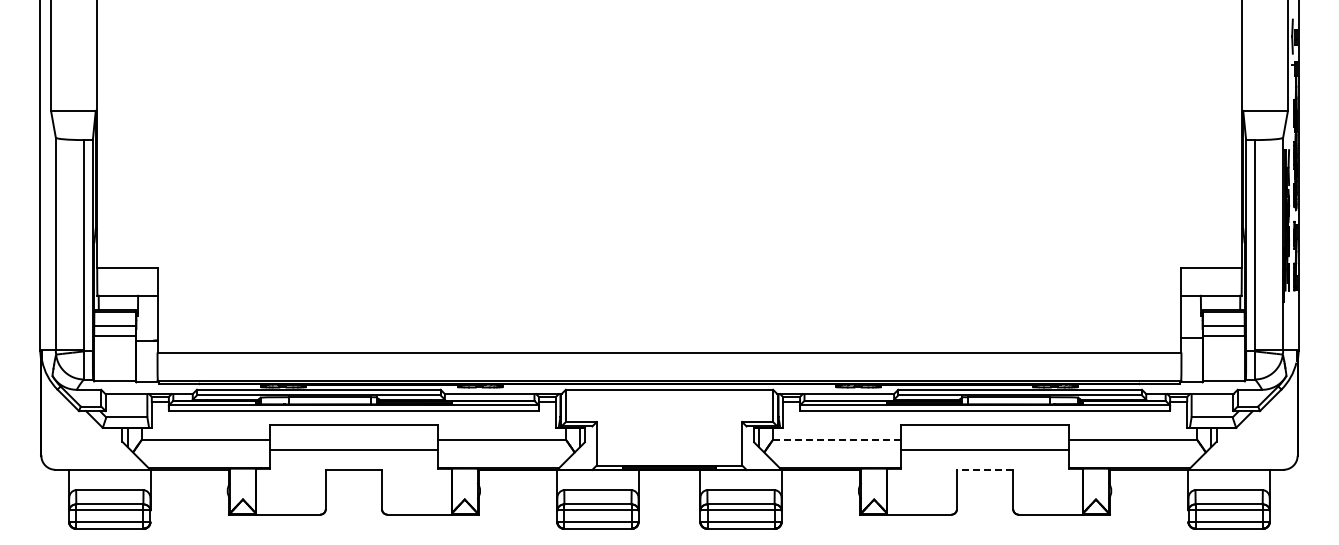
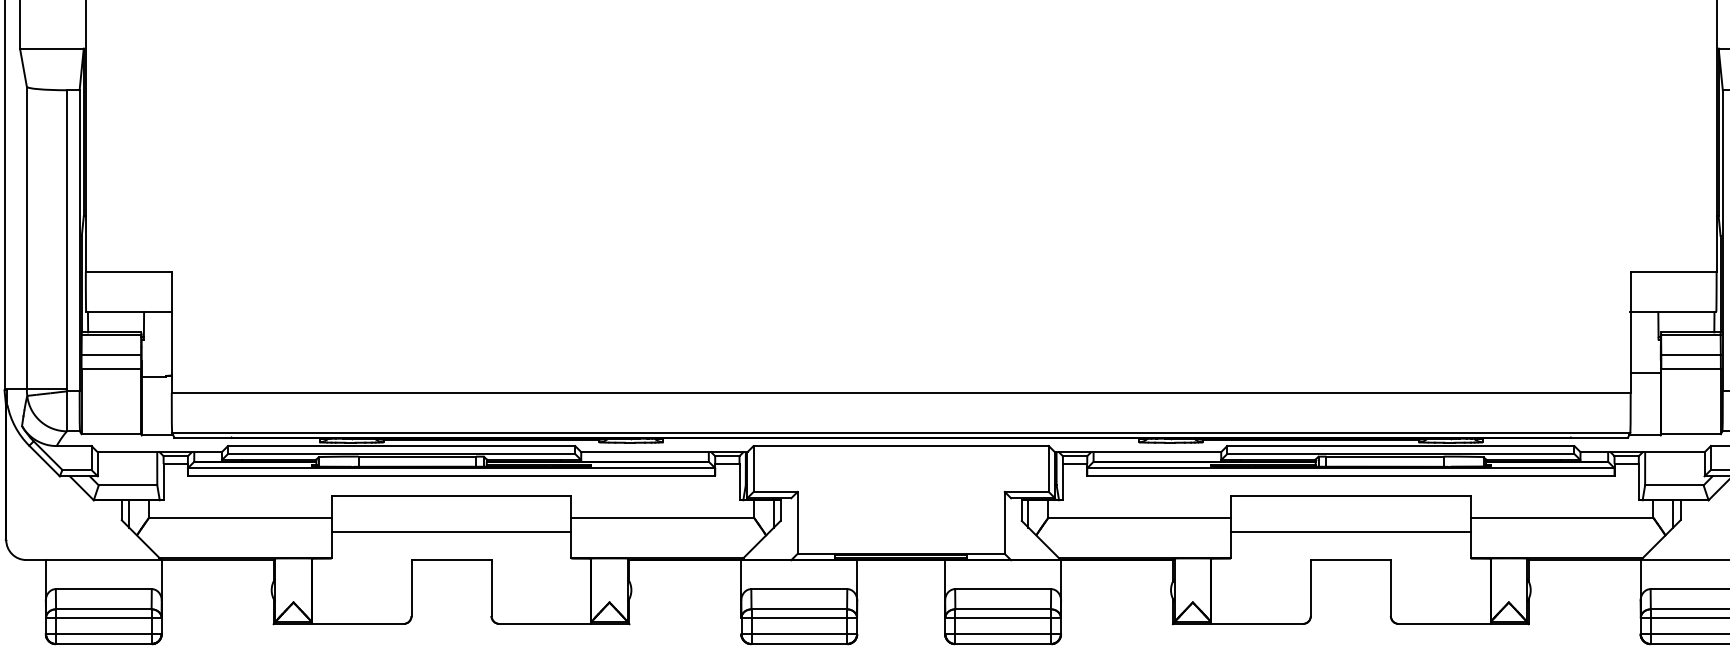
line: (837, 440) -> (1140, 518), dashed -> solid
line: (984, 469) -> (1350, 559), dashed -> solid

